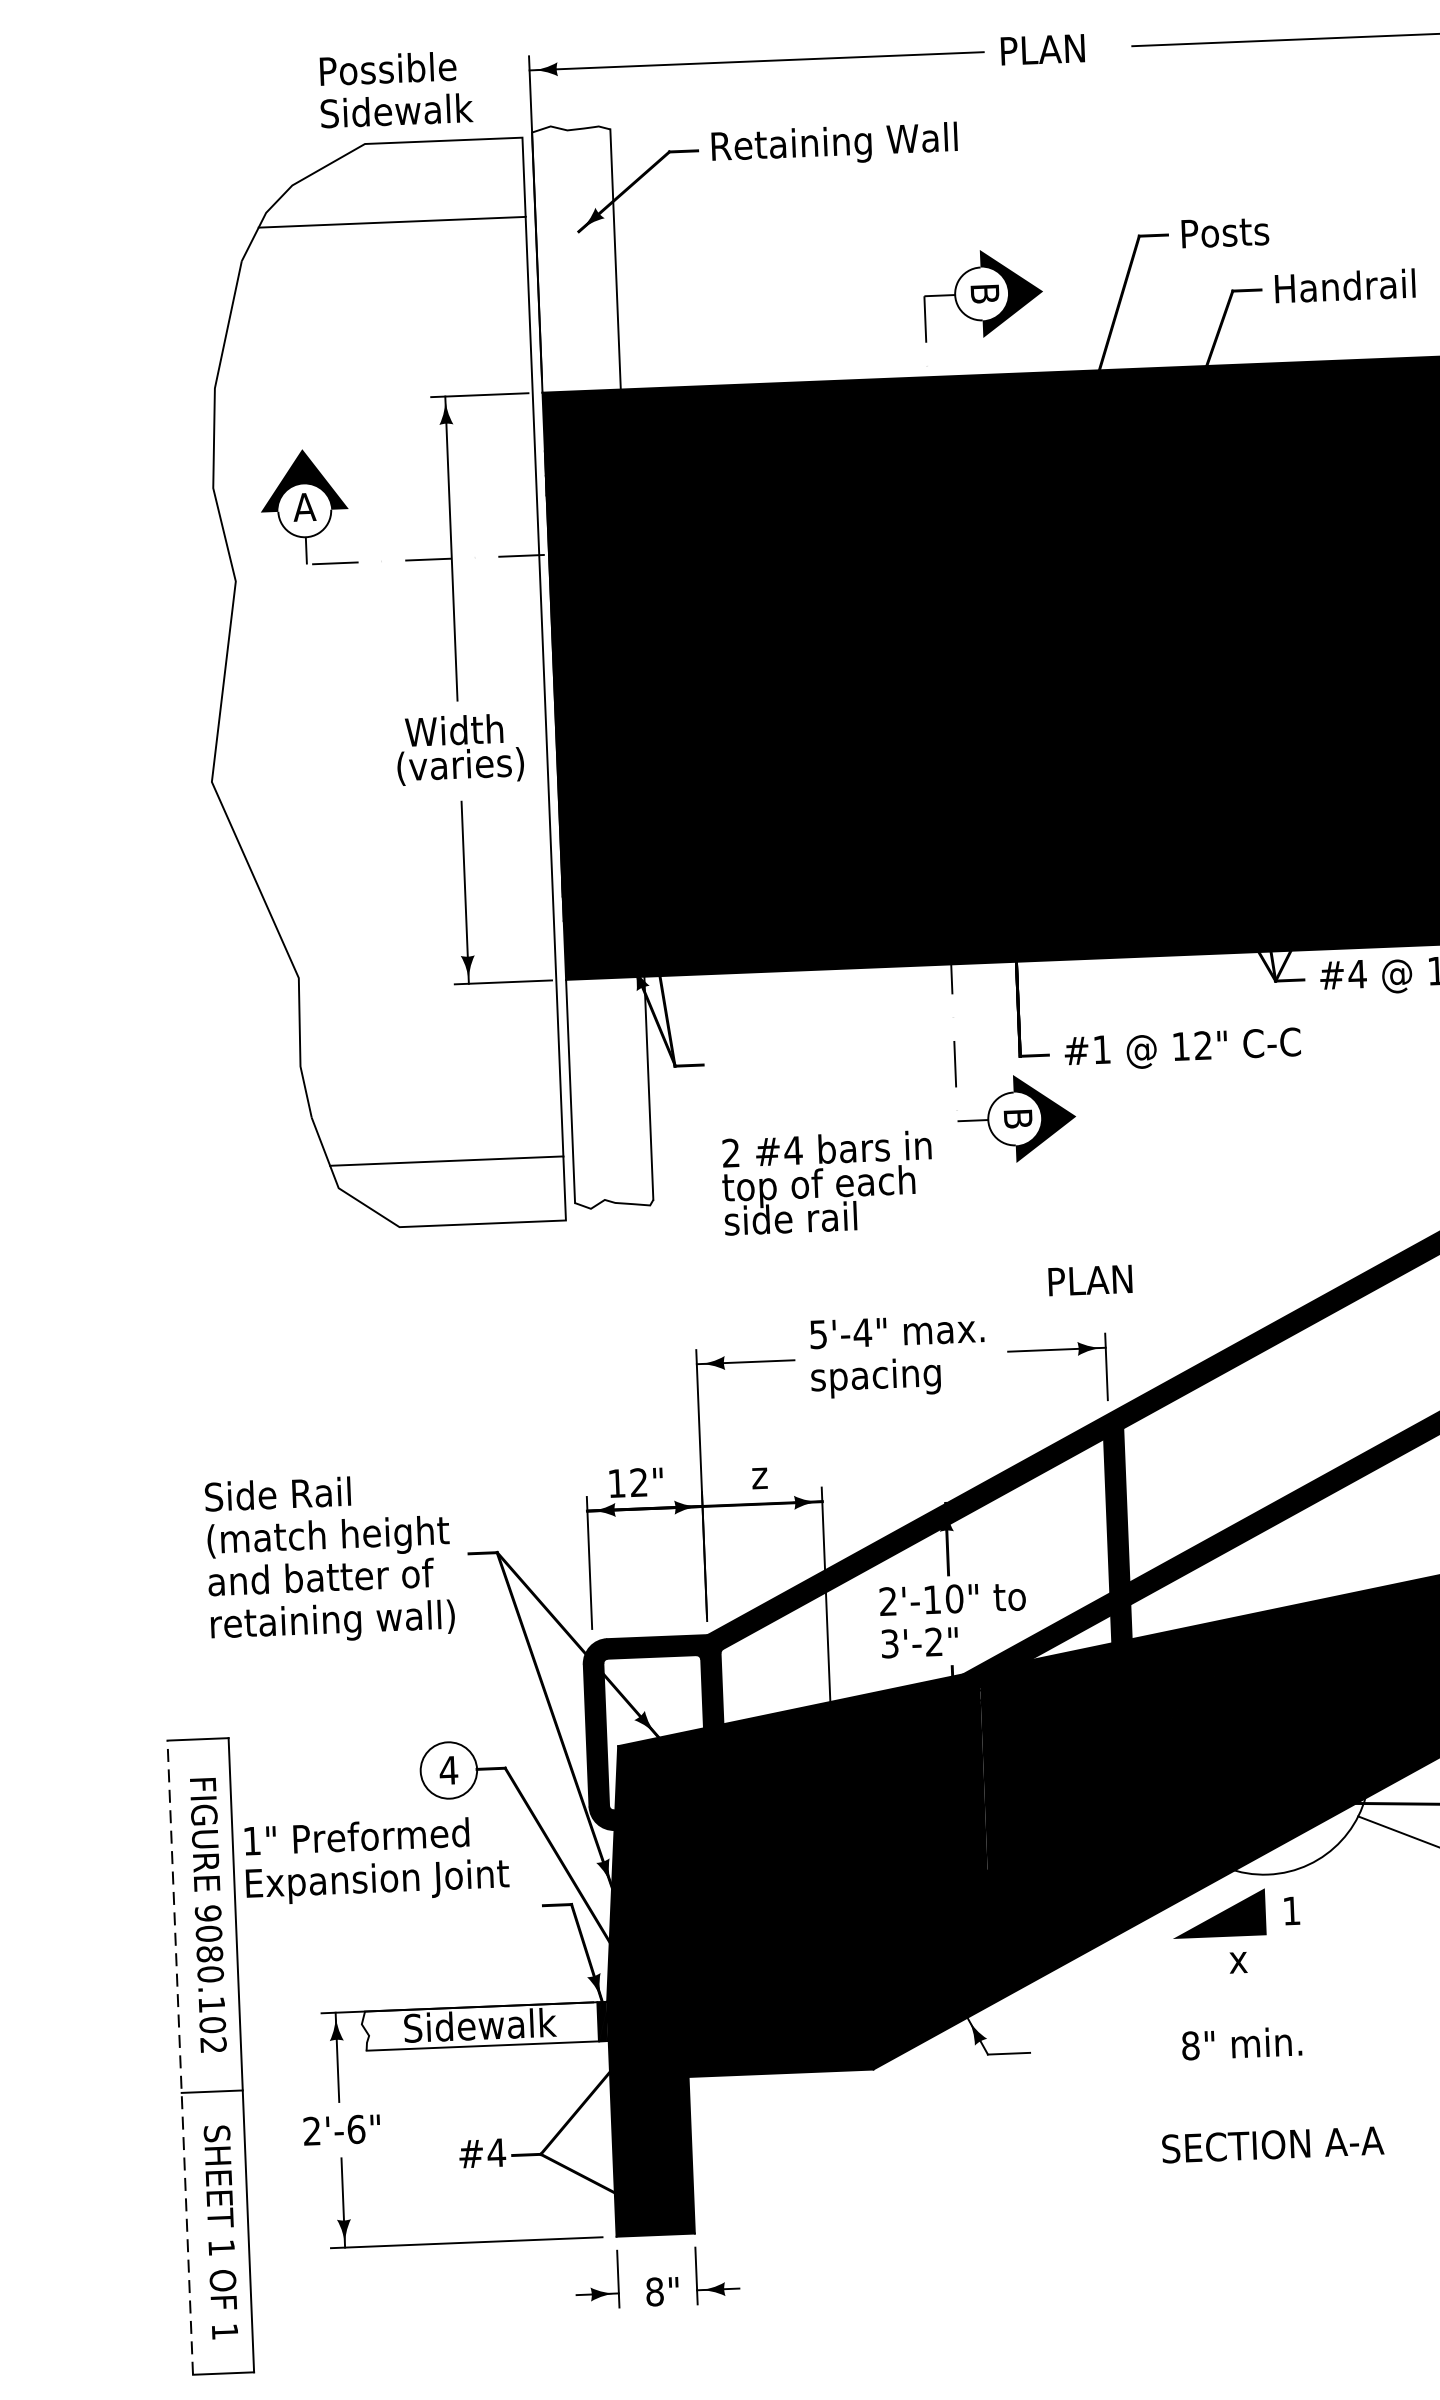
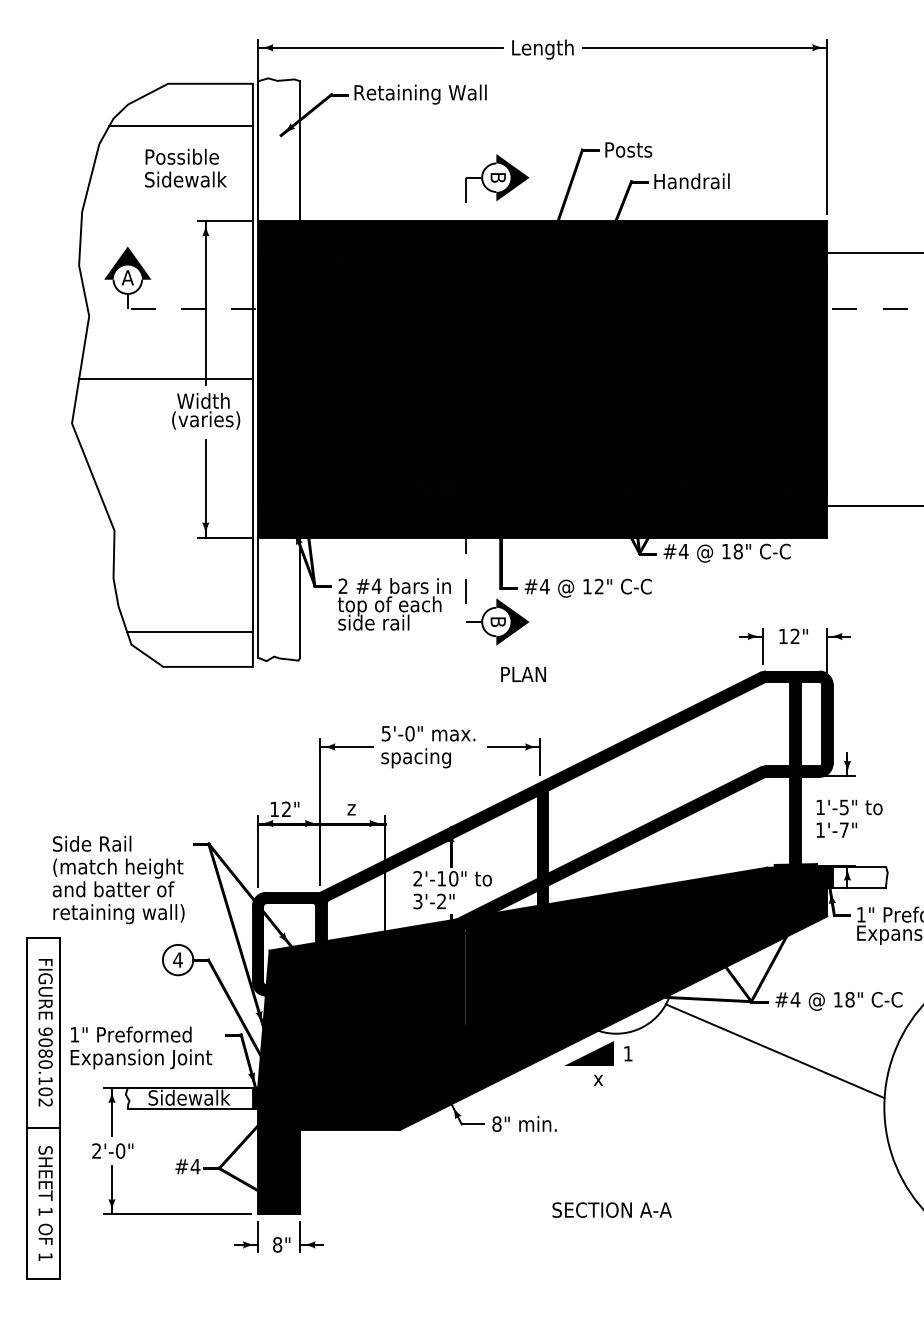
text: (1059, 52) -> (543, 49), PLAN -> Length
text: (395, 88) -> (185, 167), moved
line: (382, 693) -> (165, 379), added
text: (1101, 1049) -> (544, 586), #1 -> #4
text: (825, 1183) -> (393, 604), moved
text: (1090, 1280) -> (523, 674), moved
text: (861, 1332) -> (409, 733), 5'-4" -> 5'-0"
text: (329, 1558) -> (118, 879), moved
text: (376, 1859) -> (141, 1047), moved
text: (1241, 2042) -> (524, 1123), moved
line: (180, 2057) -> (27, 1108), dashed -> solid
text: (356, 2128) -> (120, 1150), 2'-6" -> 2'-0"
text: (1271, 2143) -> (611, 1209), moved

